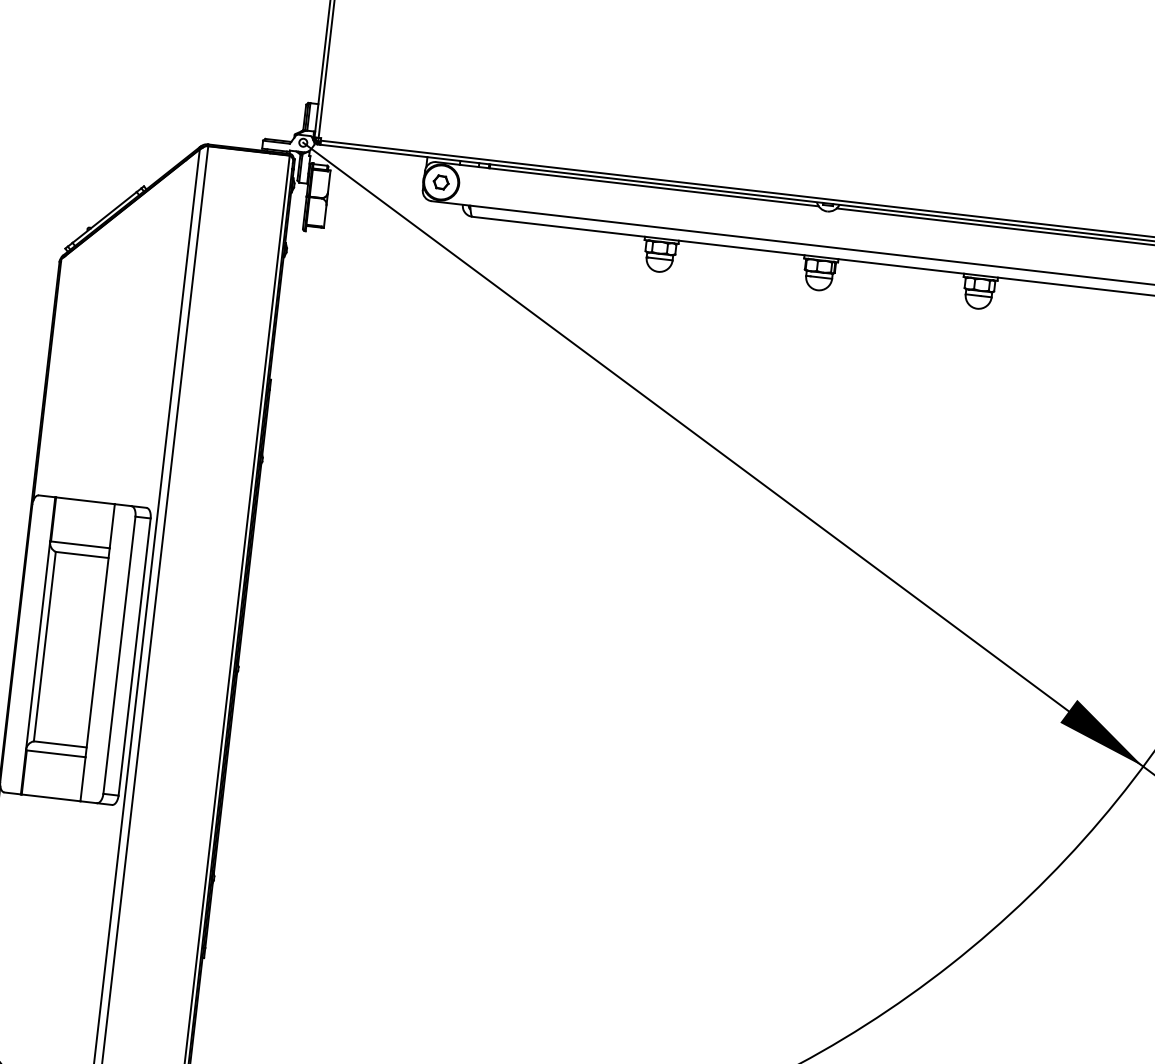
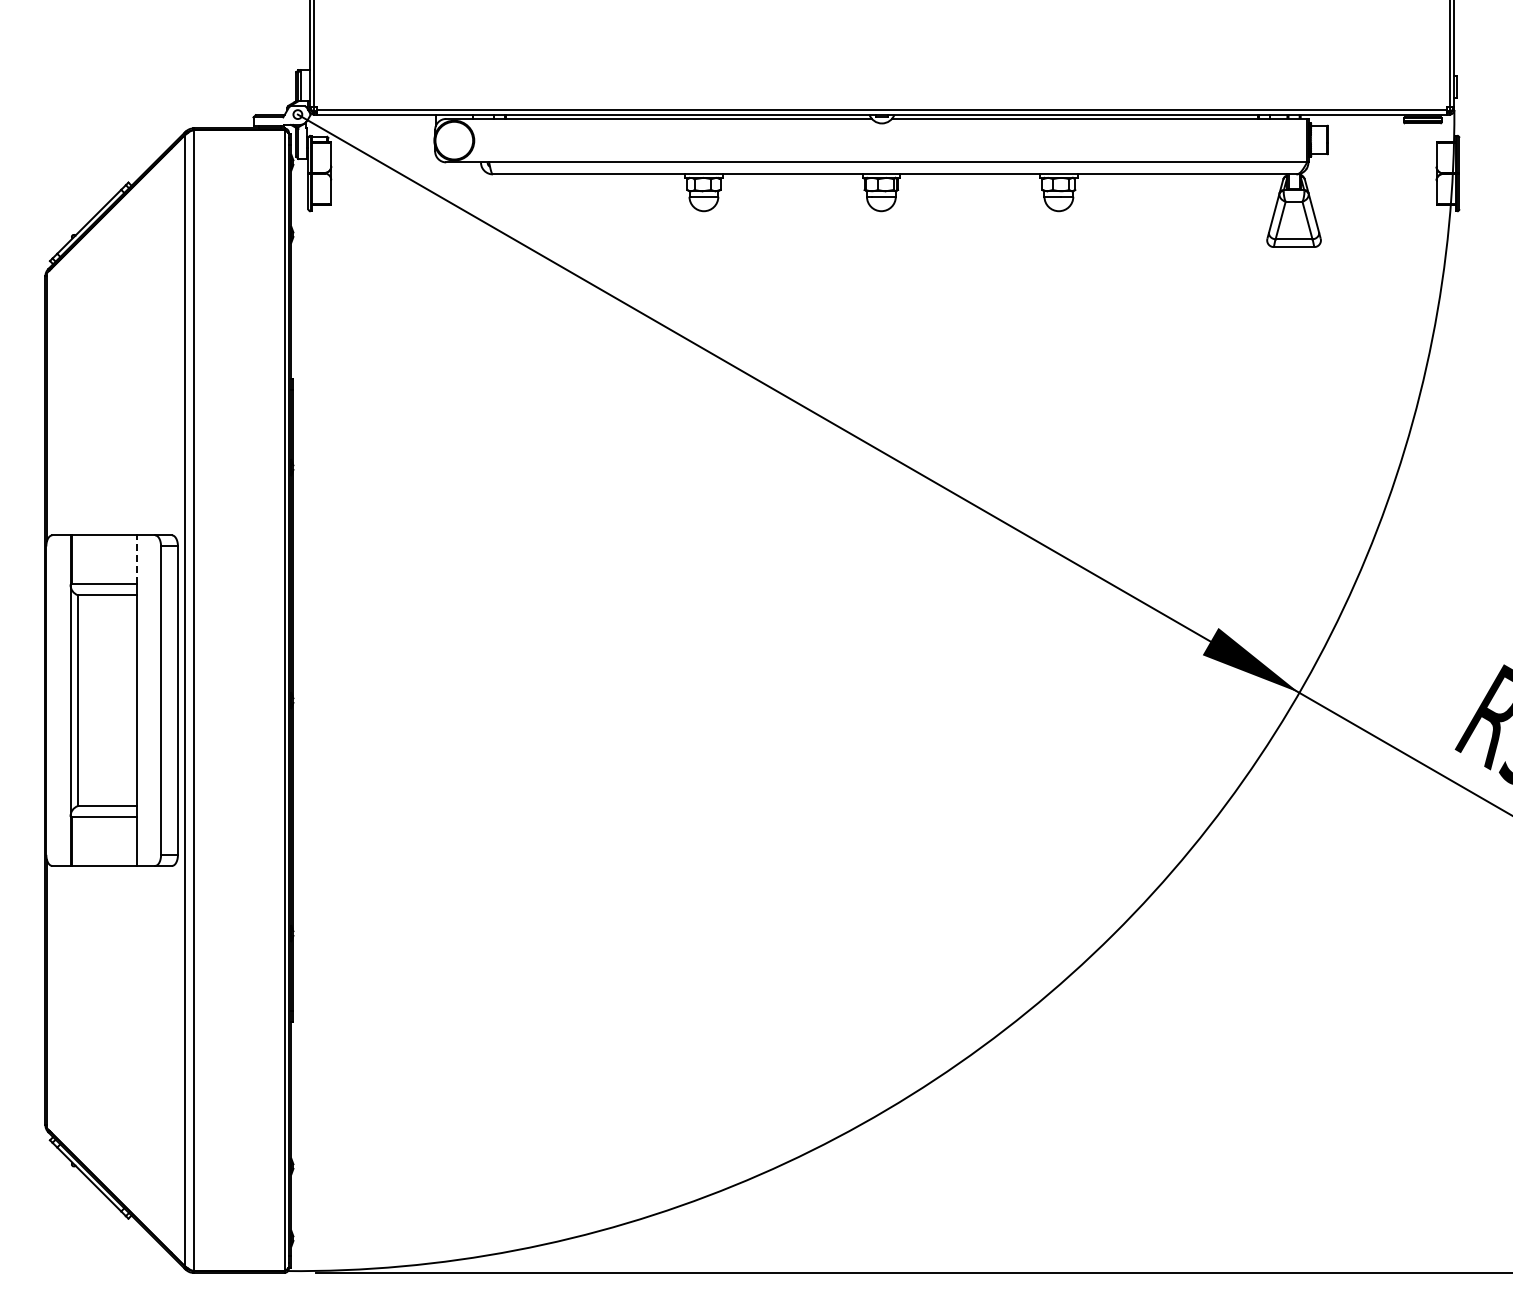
part: (441, 182) -> (454, 140), removed
line: (112, 525) -> (136, 559), solid -> dashed

